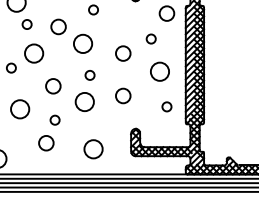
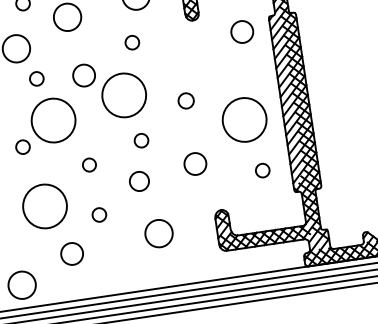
circle: (150, 38) -> (223, 72), removed
circle: (82, 43) -> (123, 94), size x1.6
circle: (34, 53) -> (54, 120), size x1.6
circle: (123, 53) -> (186, 100), size x0.7
circle: (159, 71) -> (243, 119), size x1.6
circle: (53, 86) -> (89, 165), size x0.6
circle: (84, 101) -> (138, 180), size x0.7
circle: (20, 109) -> (45, 206), size x1.6
circle: (46, 143) -> (72, 254), moved
circle: (93, 149) -> (158, 233), moved

